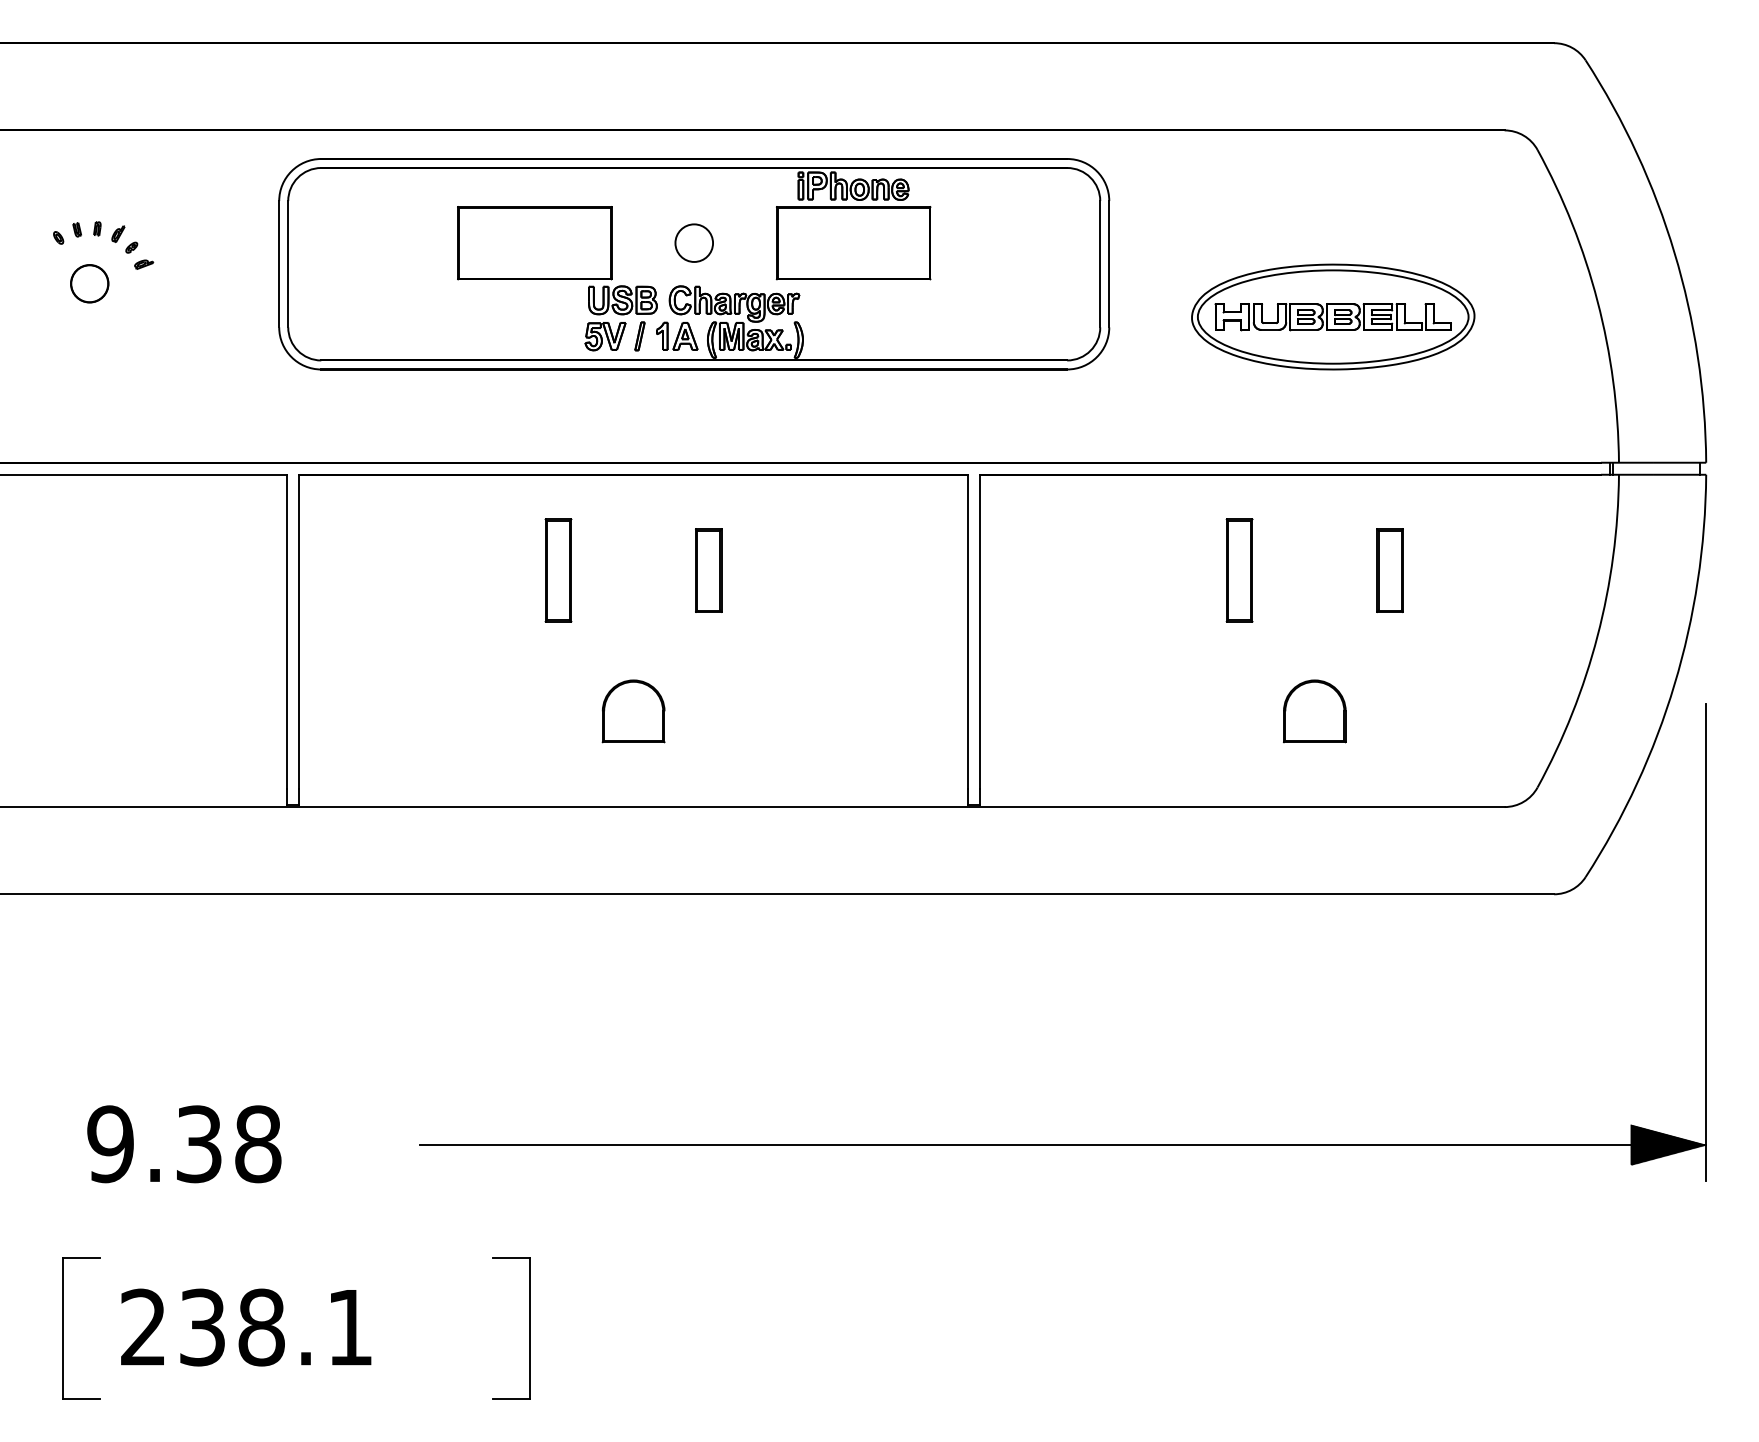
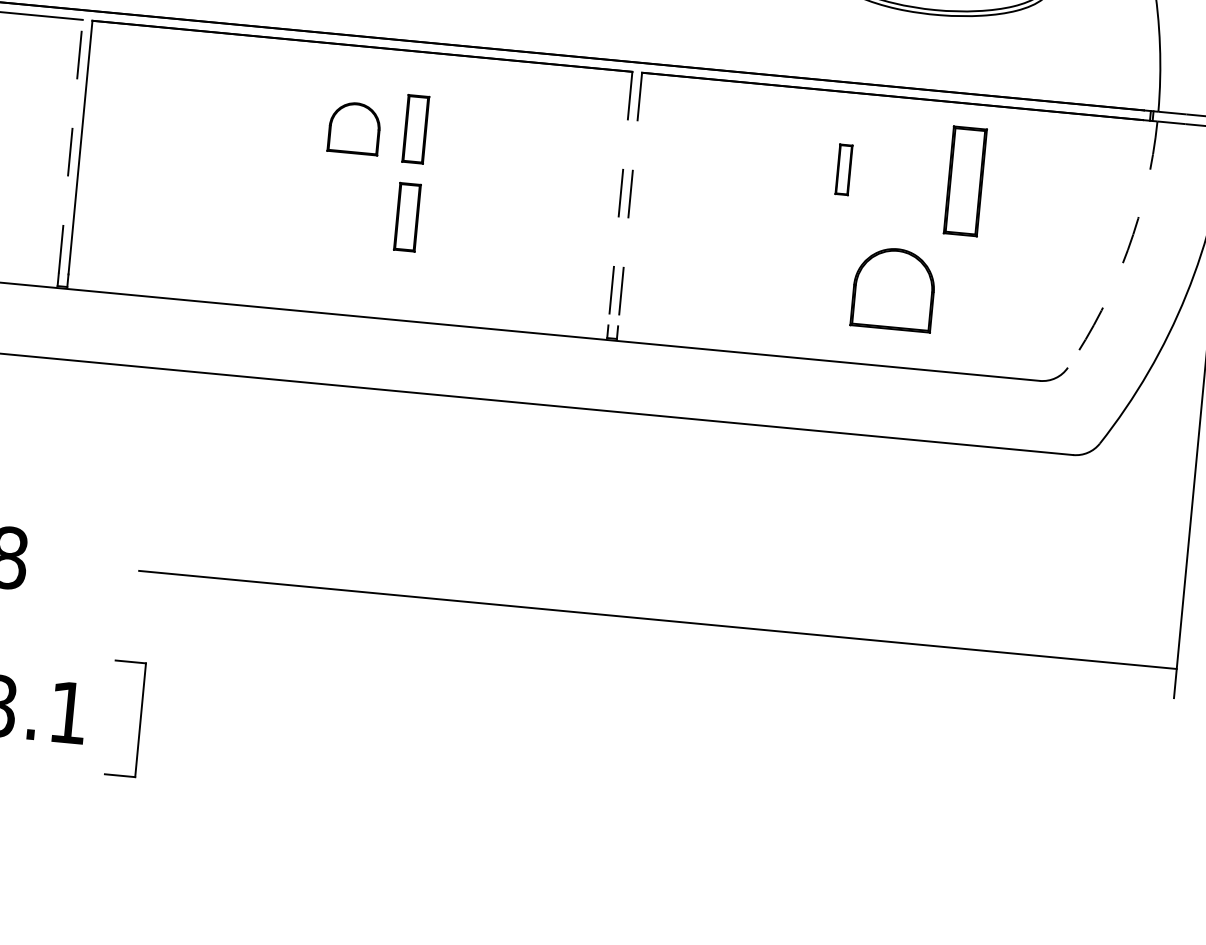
part: (558, 570) -> (294, 117), removed
part: (1239, 570) -> (843, 169), size x0.6
part: (1389, 570) -> (965, 181), size x1.6
line: (287, 631) -> (71, 146), solid -> dashed
line: (968, 632) -> (620, 199), solid -> dashed
line: (980, 632) -> (630, 200), solid -> dashed
arc: (1597, 636) -> (1127, 250), solid -> dashed
part: (708, 679) -> (407, 217), added
part: (633, 711) -> (354, 128), moved
part: (1314, 711) -> (893, 289), size x1.6
hatch: (1668, 1144) -> (1146, 665), removed
part: (529, 1328) -> (139, 720), moved

